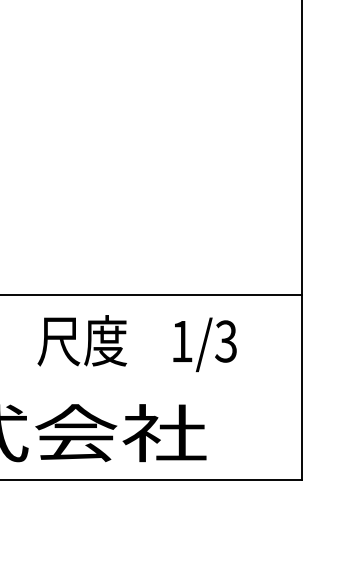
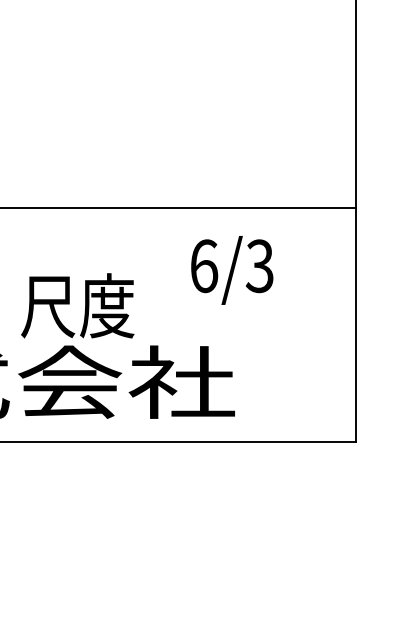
text: (81, 340) -> (76, 305), moved
text: (182, 341) -> (204, 266), 1/3 -> 6/3

